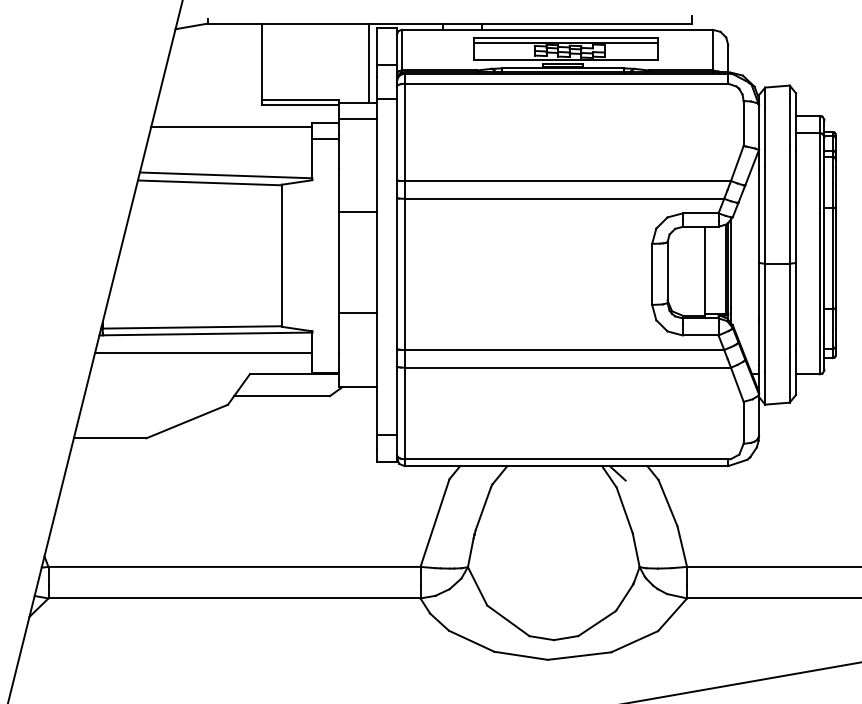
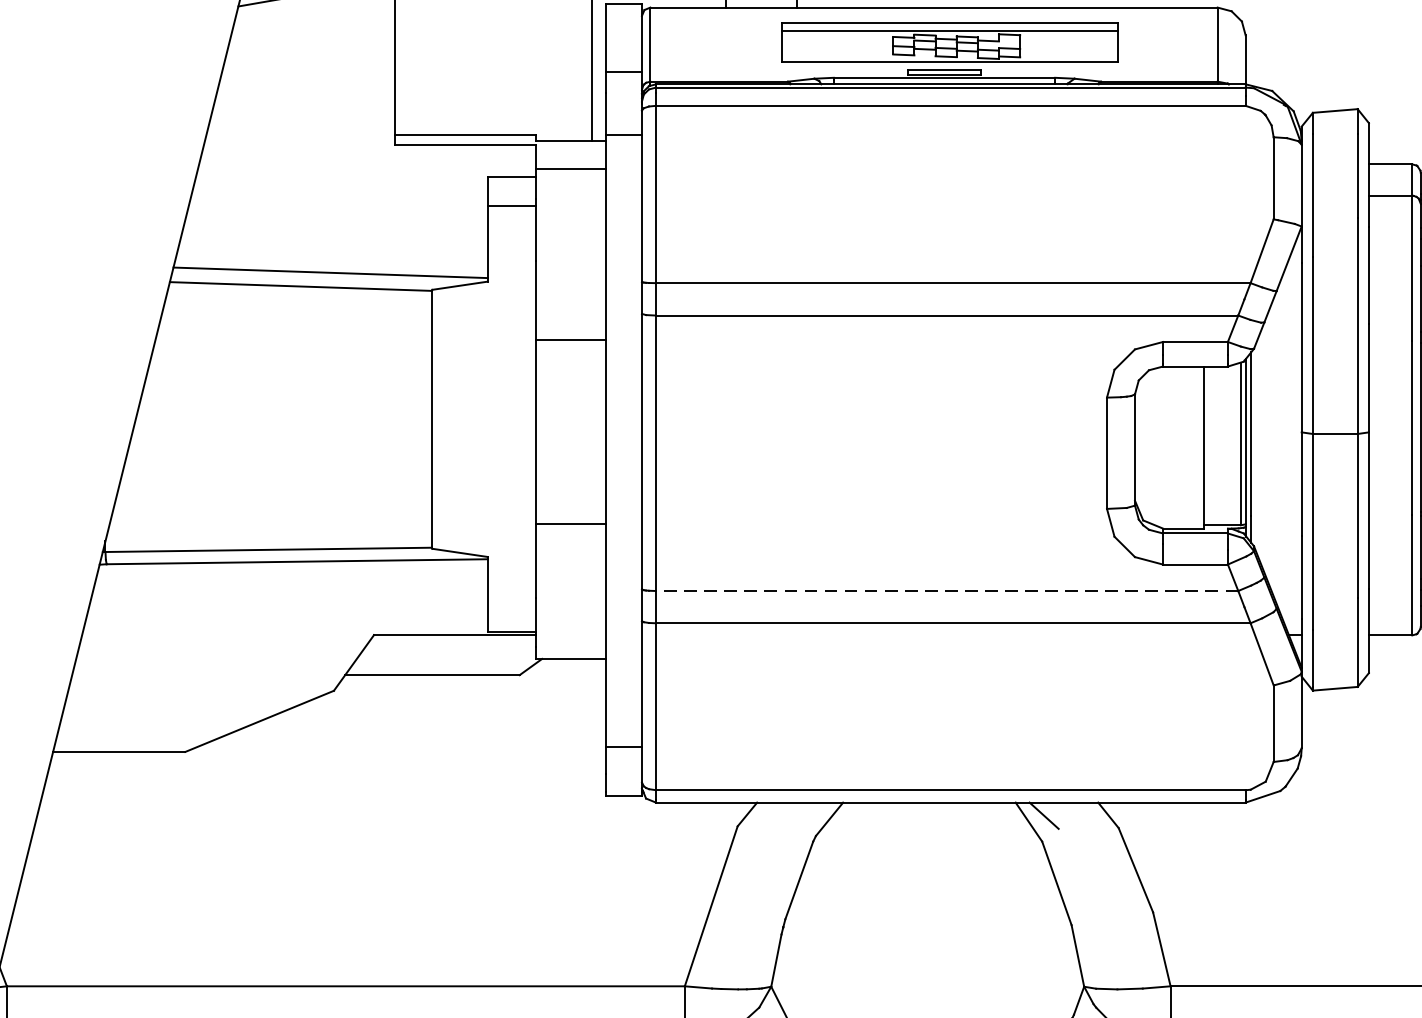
line: (231, 127) -> (340, 185), removed
line: (564, 350) -> (947, 591), solid -> dashed
line: (203, 352) -> (289, 595), removed

